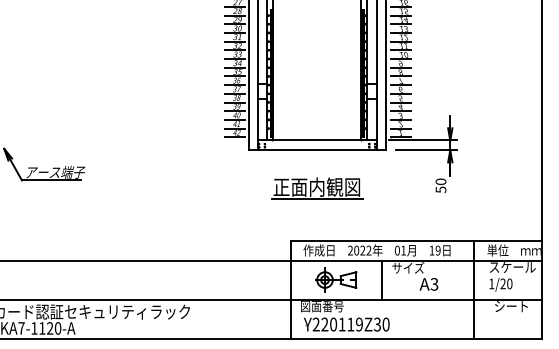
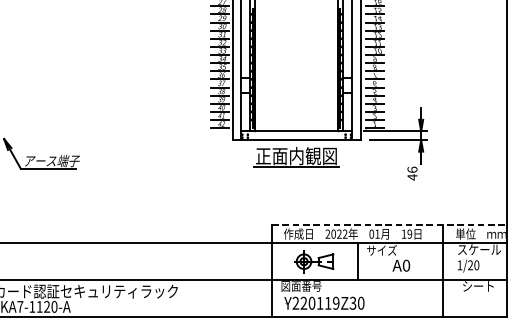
text: (440, 185) -> (412, 173), 50 -> 46
part: (317, 188) -> (297, 157), moved
line: (416, 240) -> (389, 224), solid -> dashed
text: (434, 284) -> (406, 265), A3 -> A0

